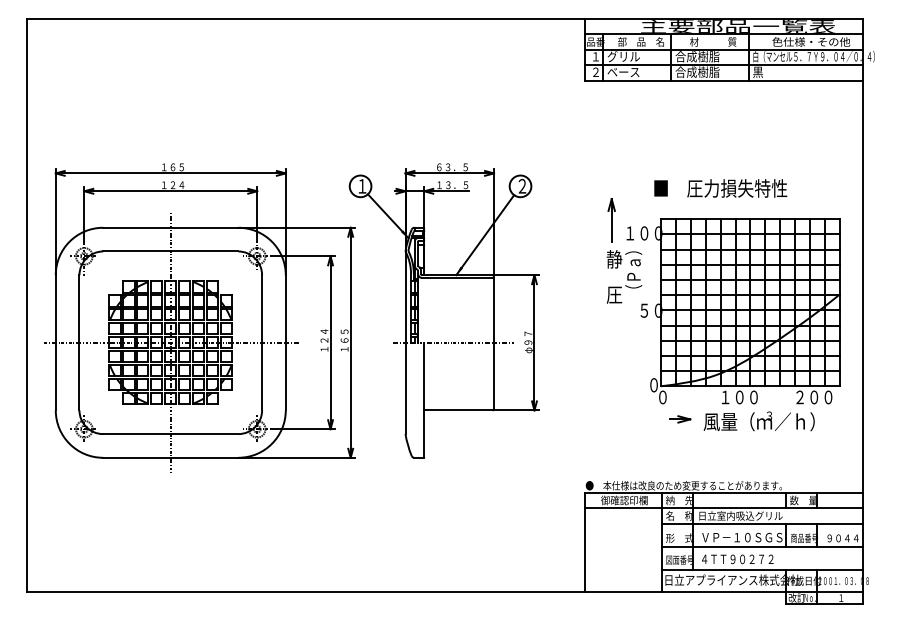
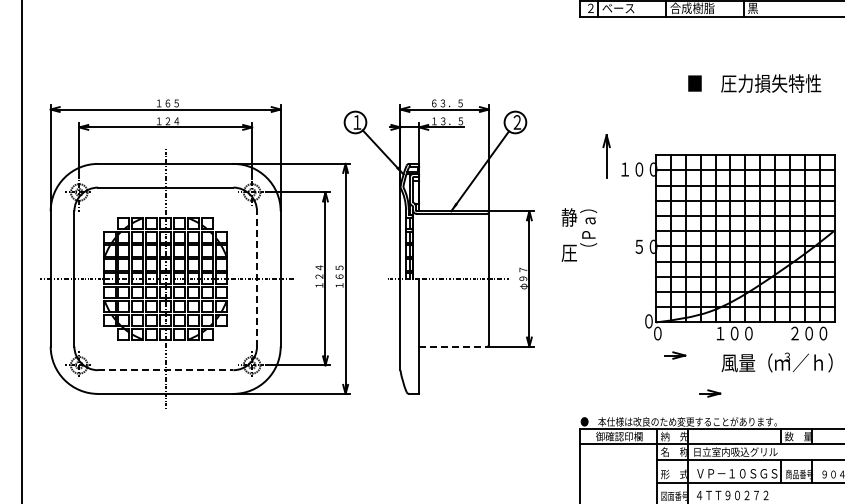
text: (720, 188) -> (754, 83), moved
text: (624, 276) -> (579, 234), moved
line: (262, 342) -> (257, 278), solid -> dashed
line: (458, 410) -> (453, 346), solid -> dashed
text: (758, 421) -> (776, 362), moved
line: (170, 434) -> (165, 370), solid -> dashed
part: (715, 457) -> (710, 393), added

